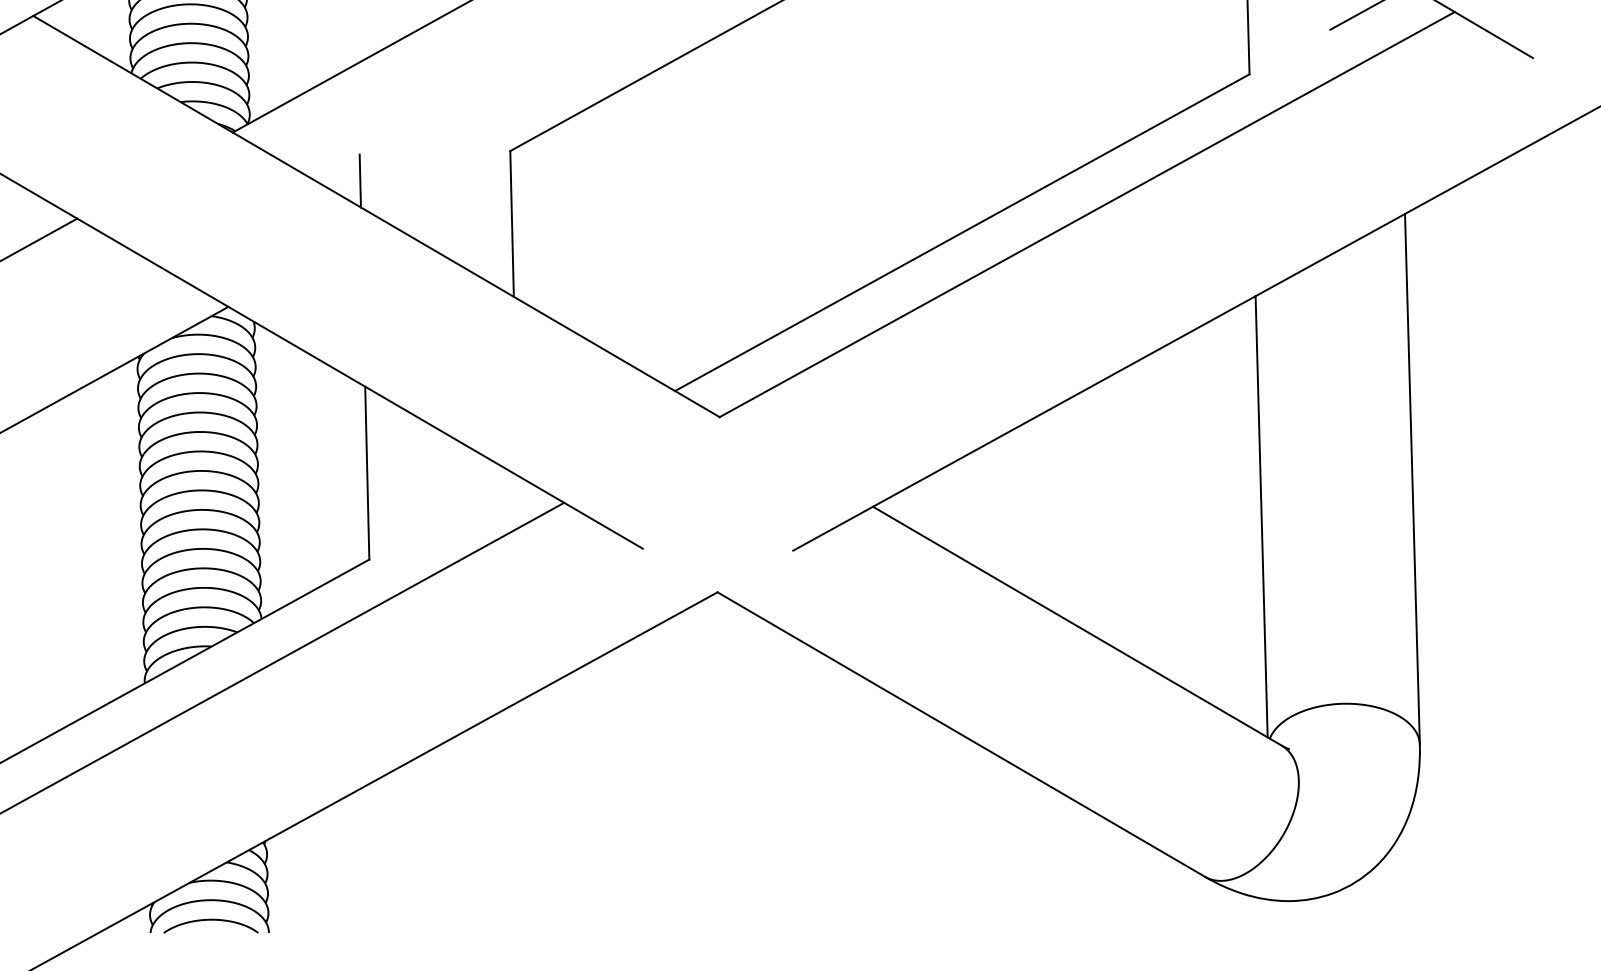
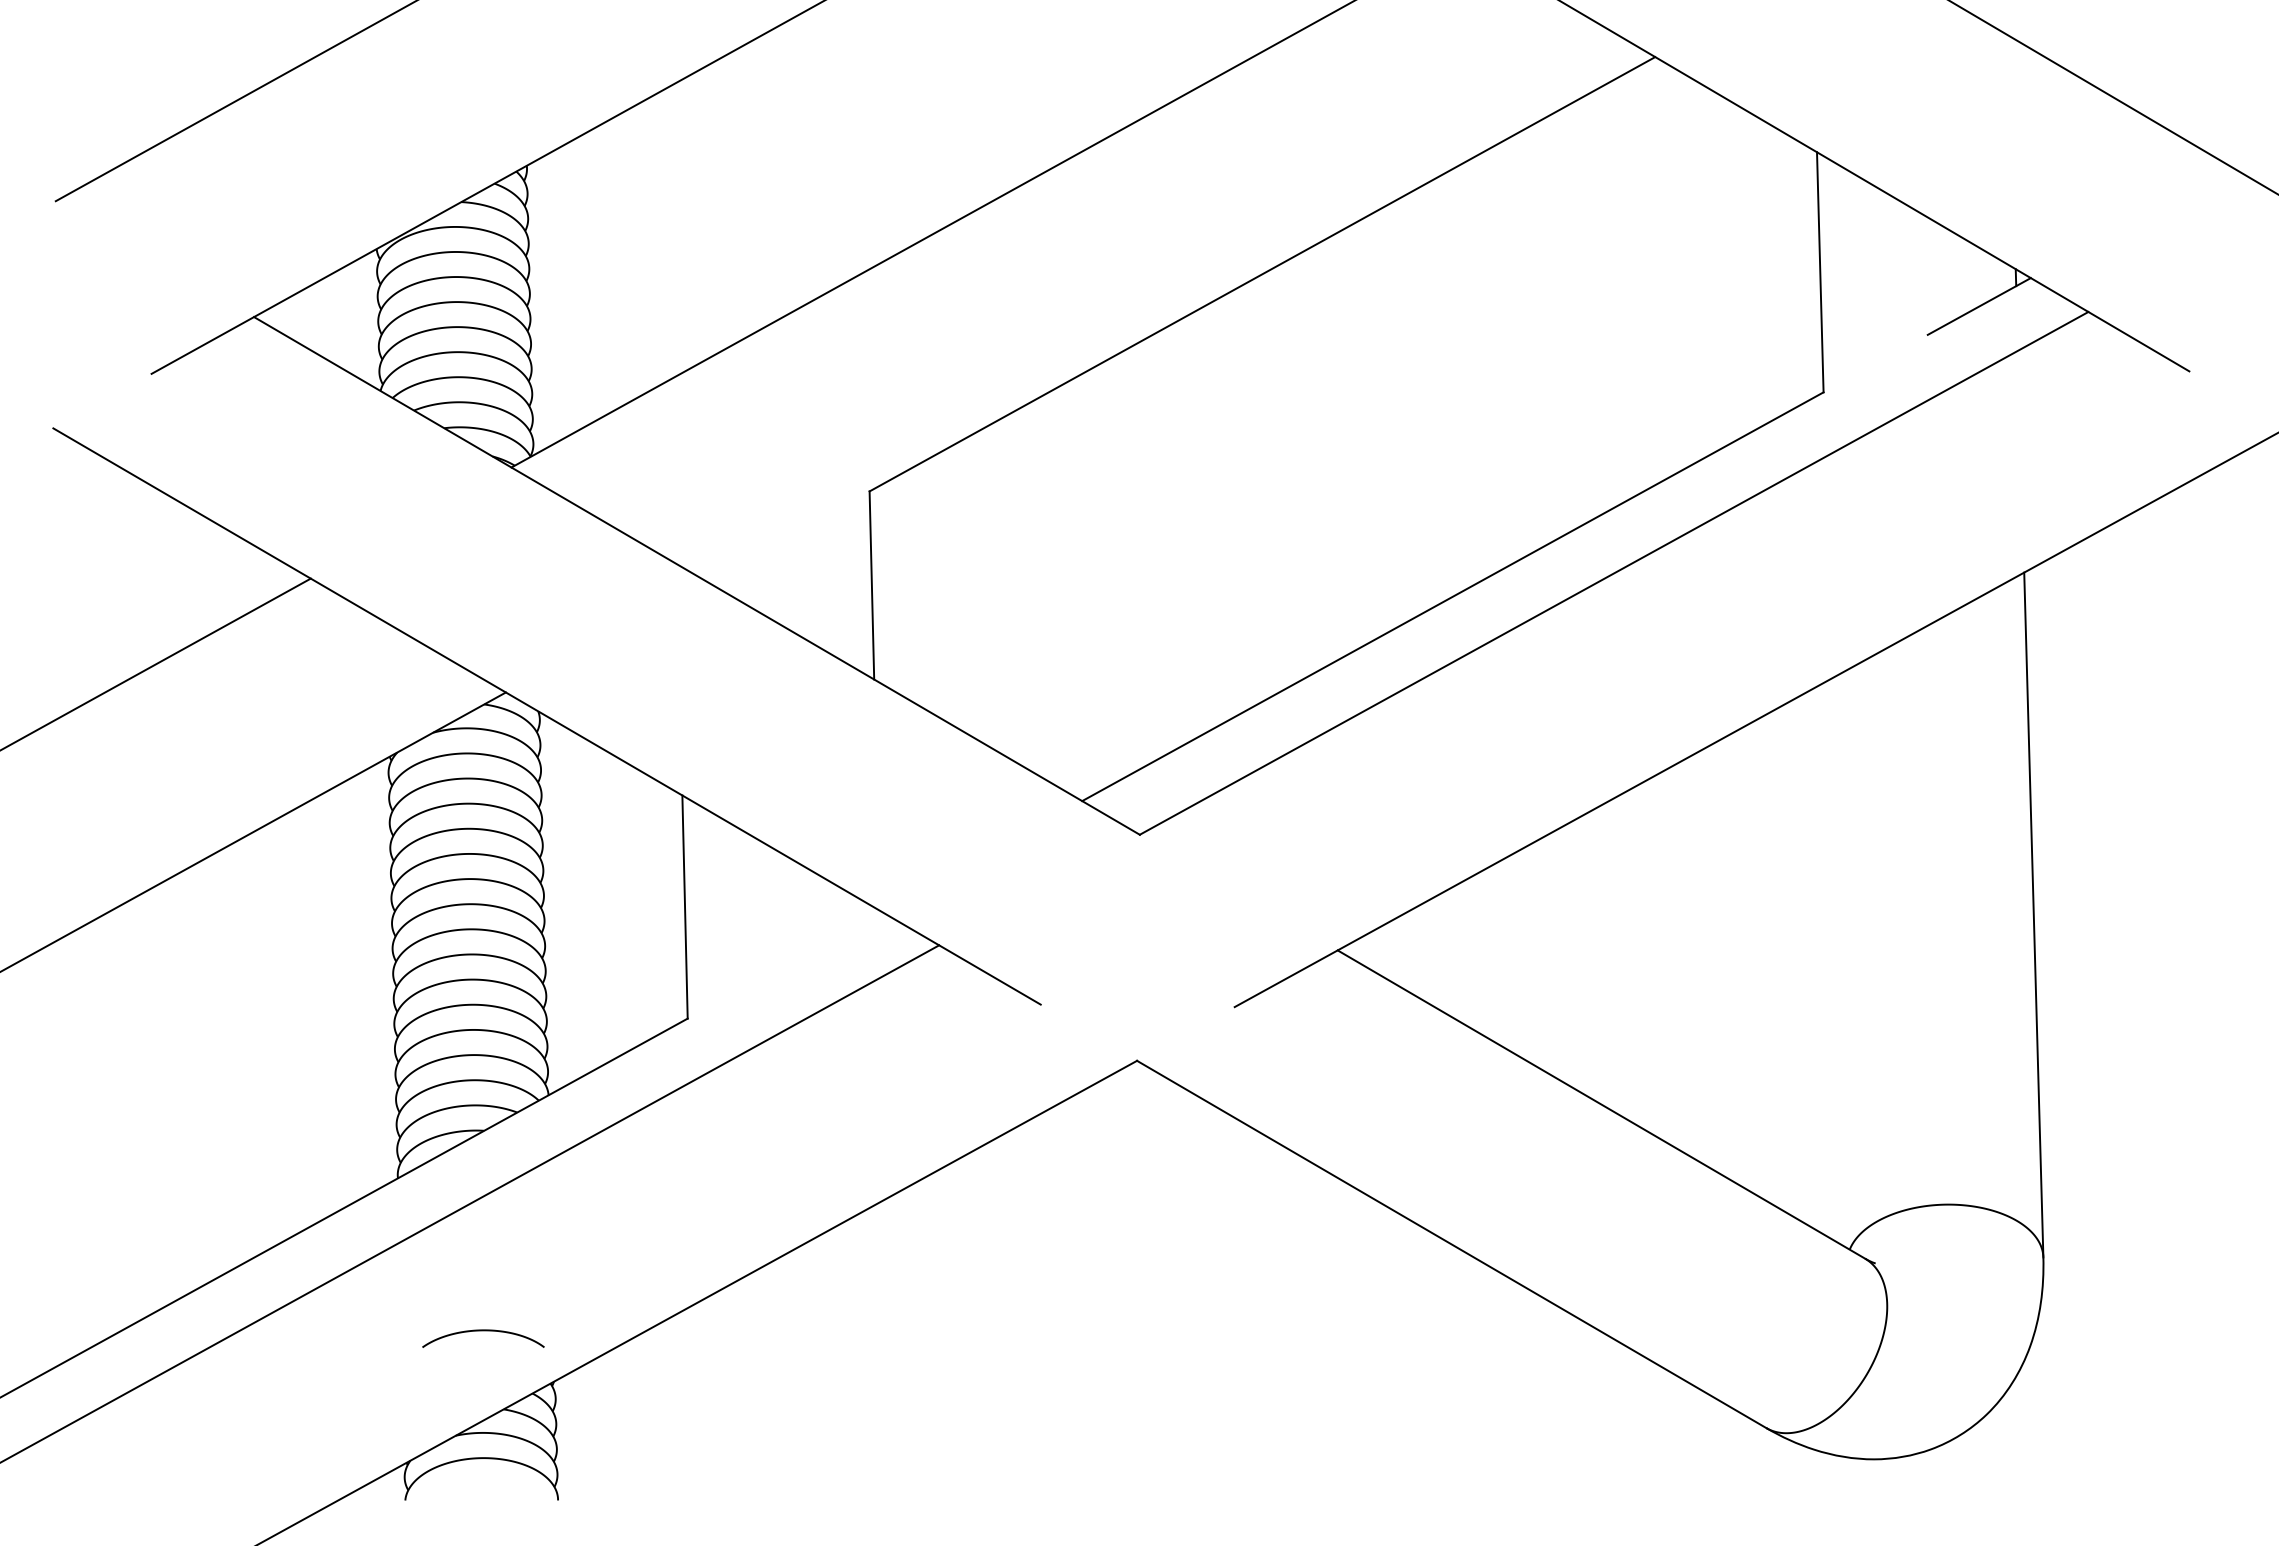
line: (359, 180) -> (675, 529), removed
line: (1261, 516) -> (1838, 963), removed
curve: (211, 920) -> (483, 1331), moved

